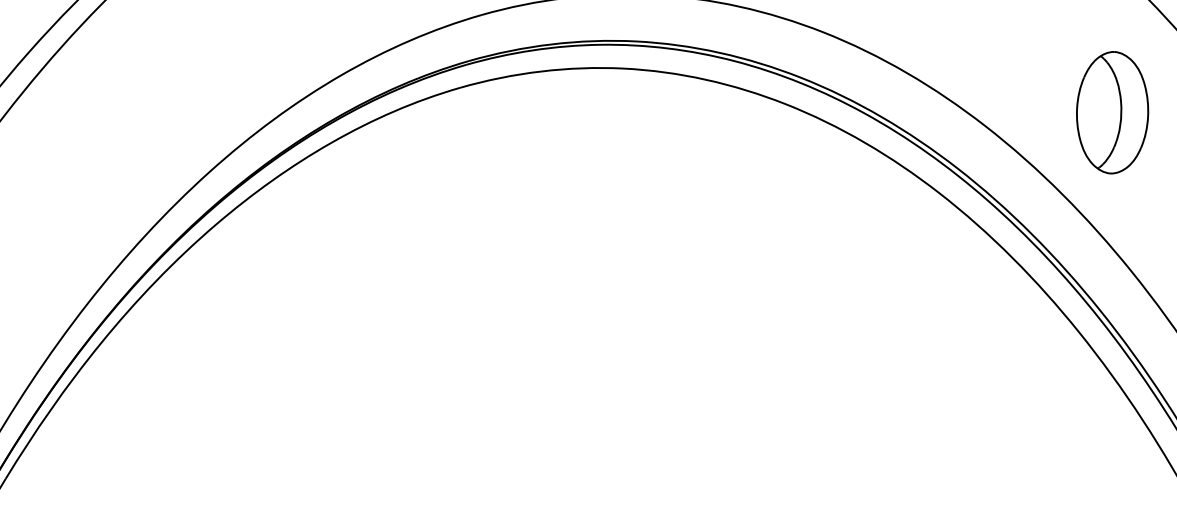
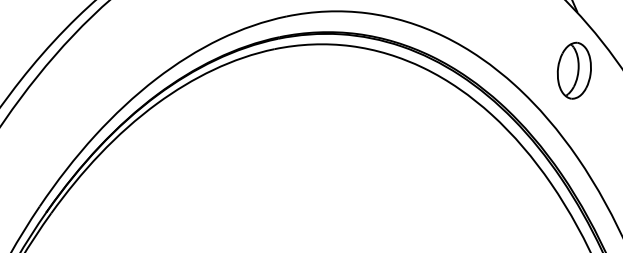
part: (1110, 112) -> (573, 70), moved

